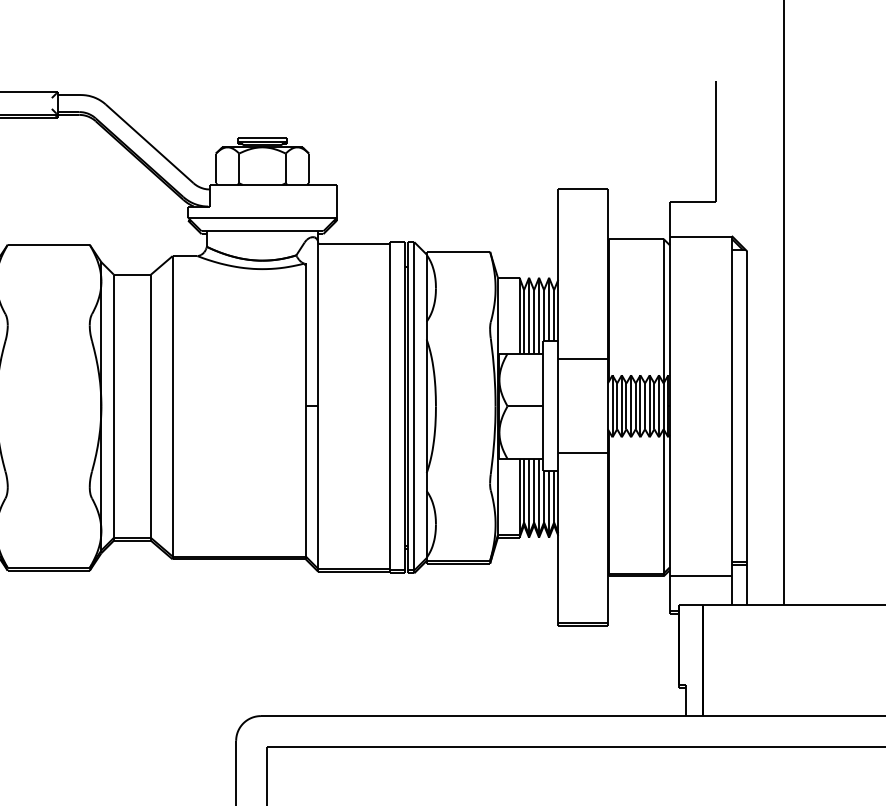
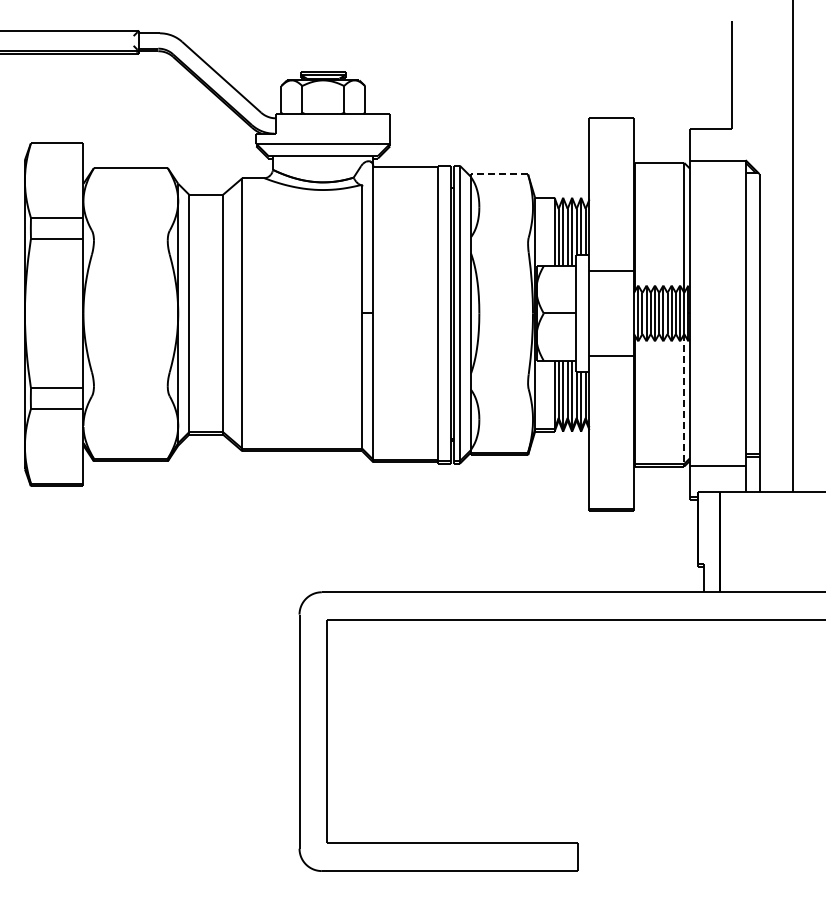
line: (458, 251) -> (499, 174), solid -> dashed
line: (663, 501) -> (684, 399), solid -> dashed

